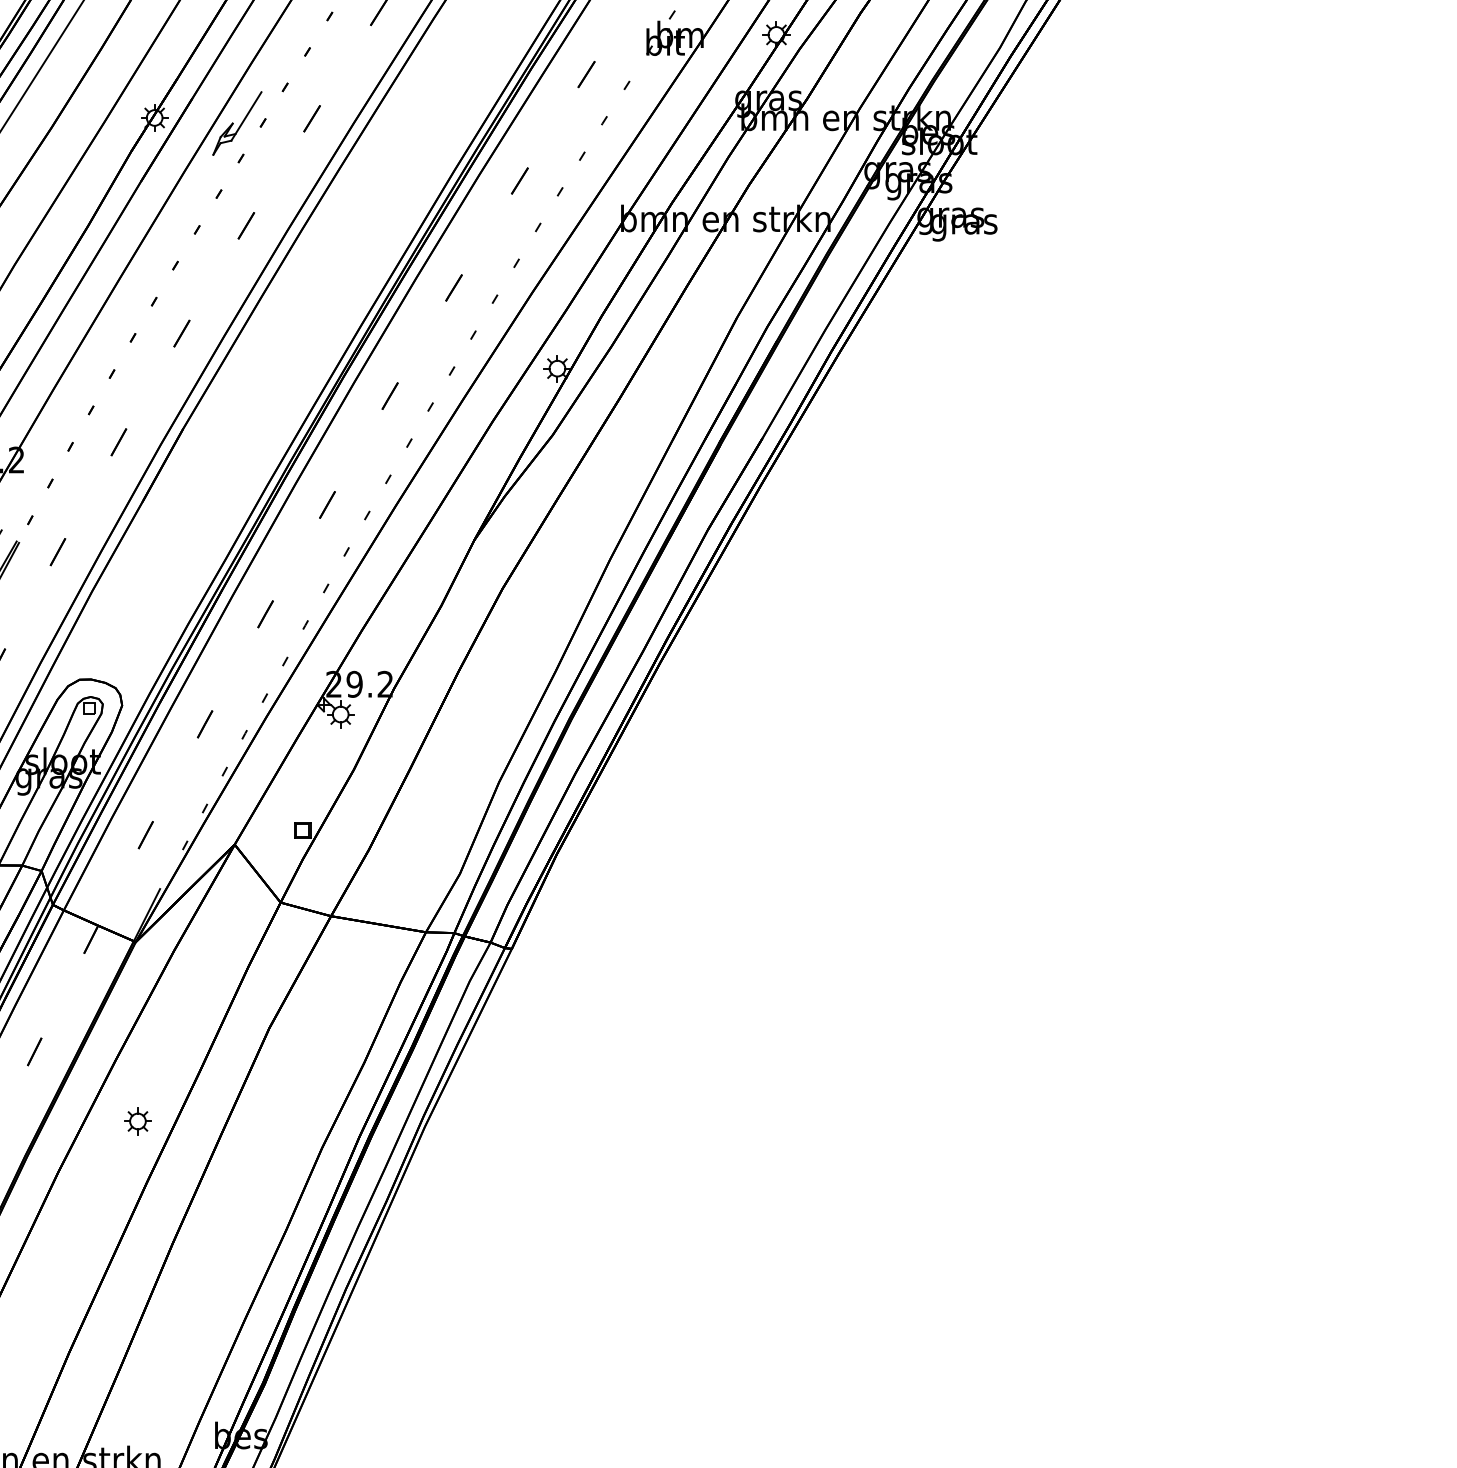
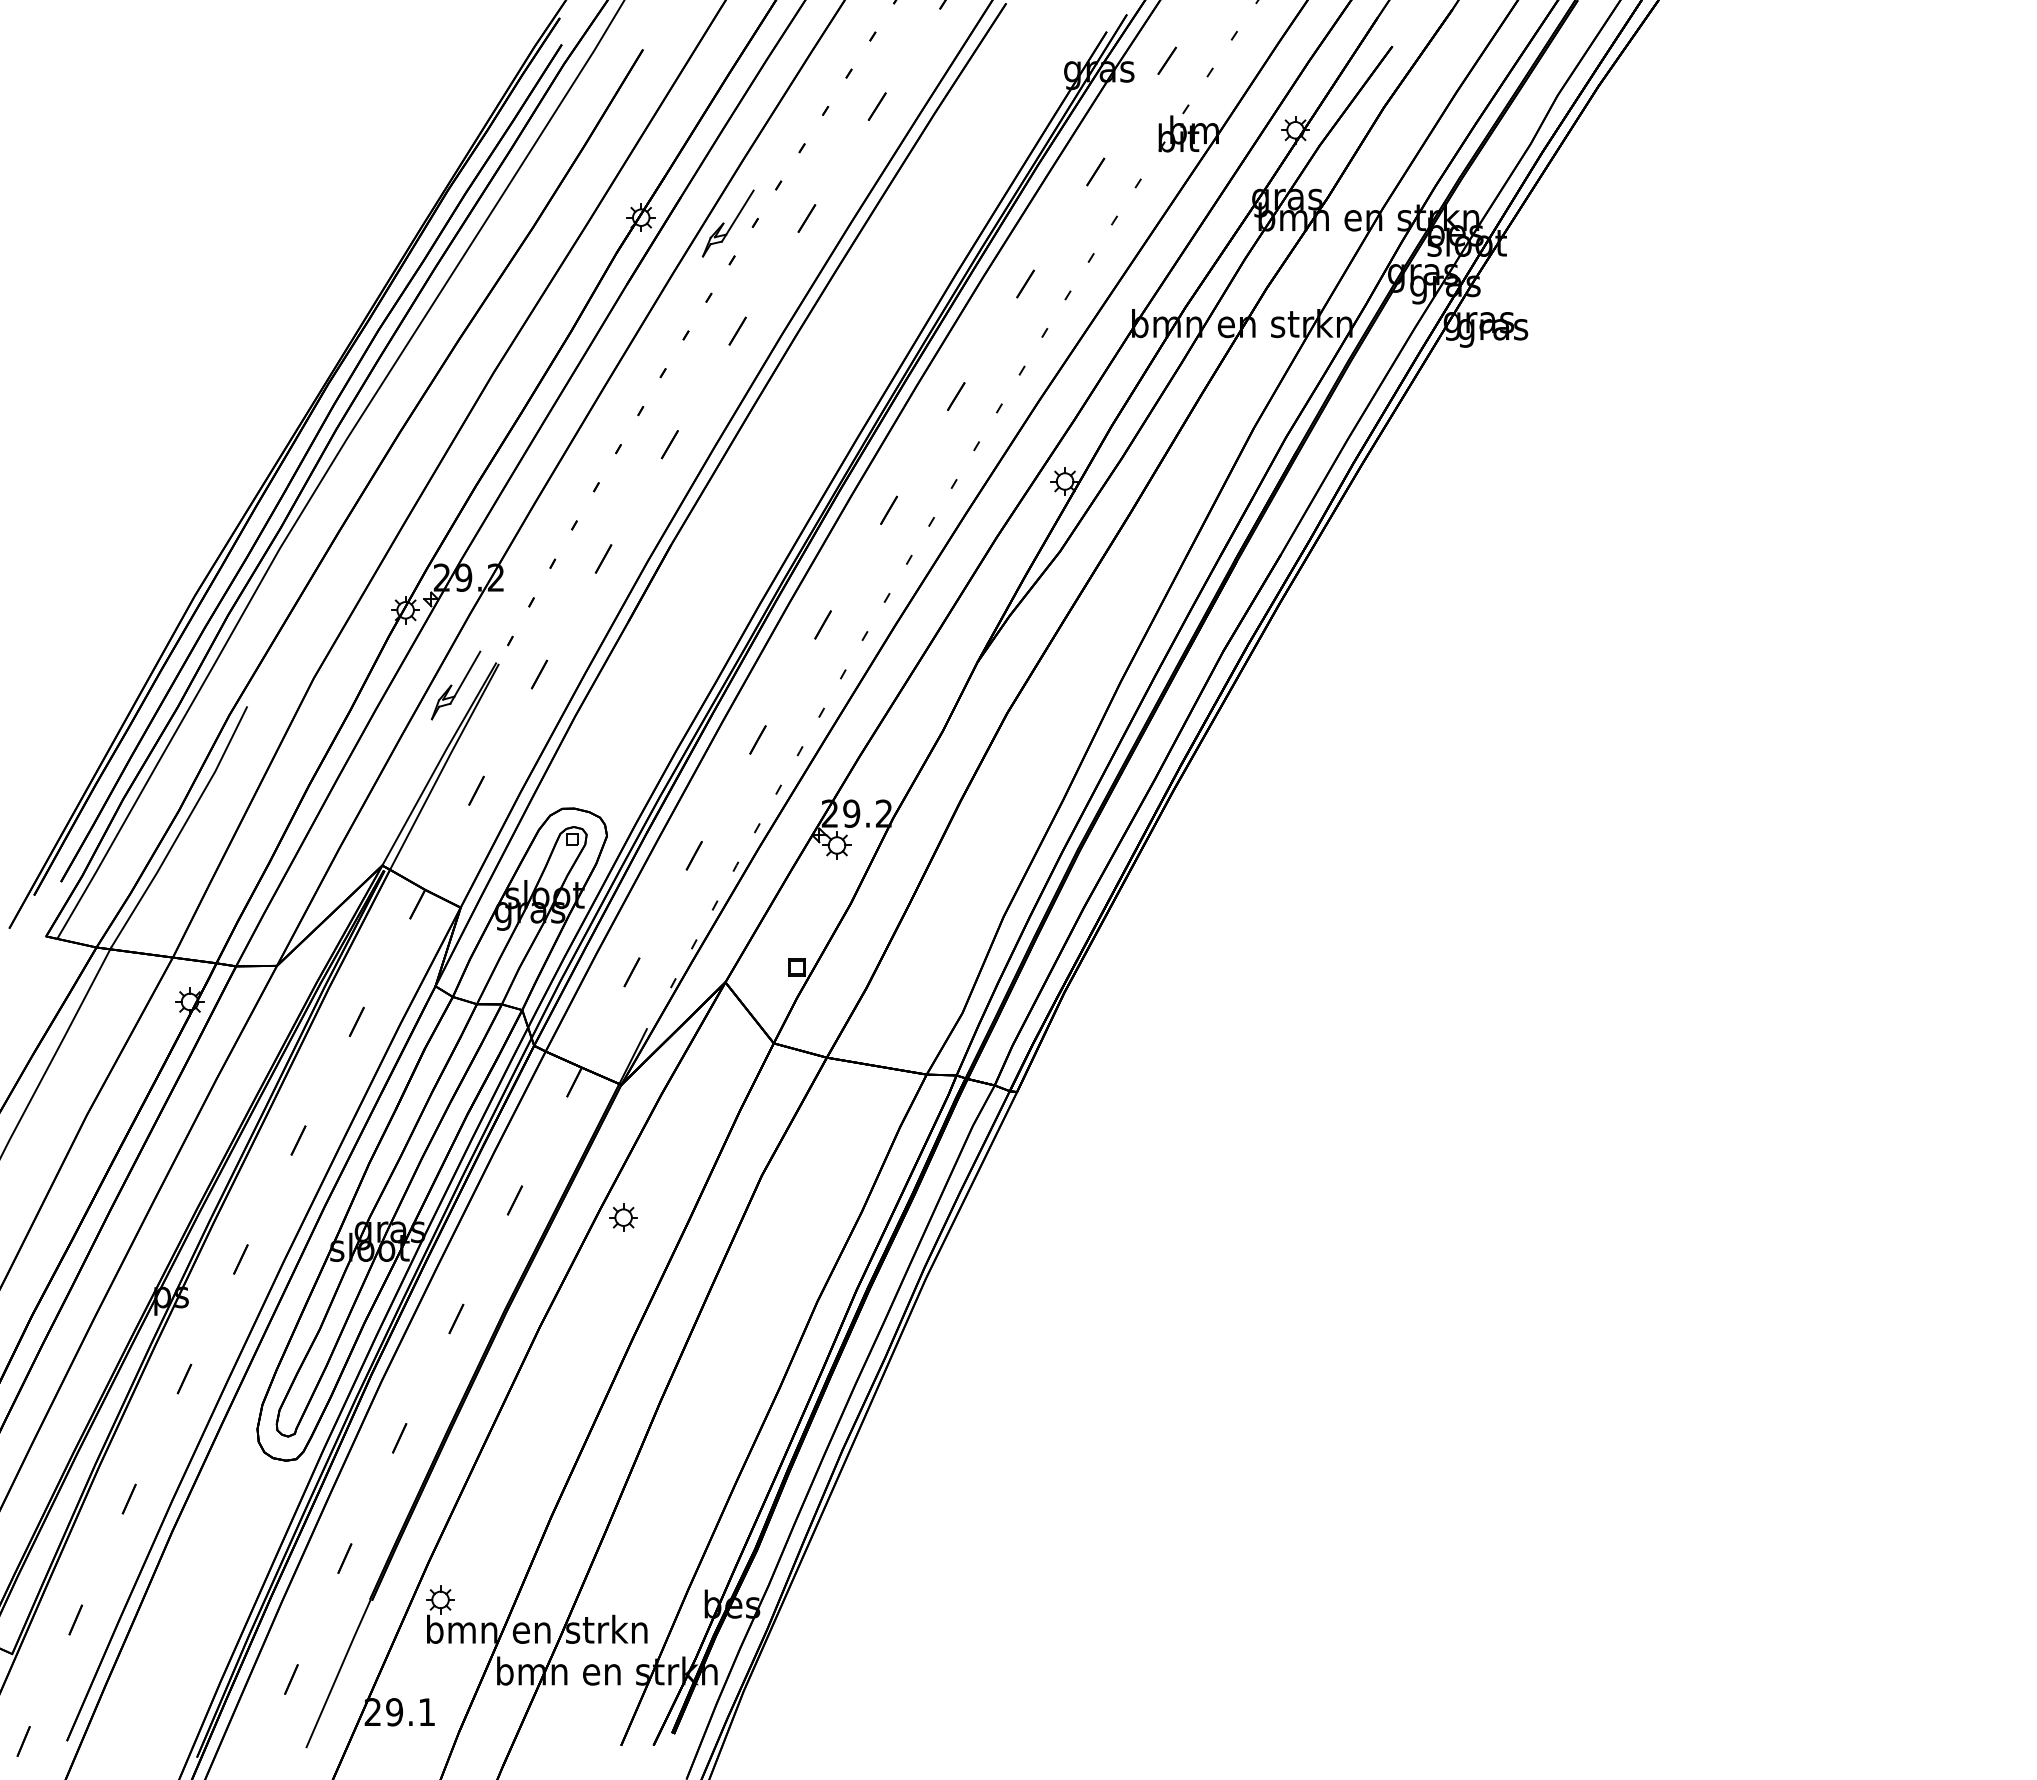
part: (137, 1121) -> (623, 1217), moved

